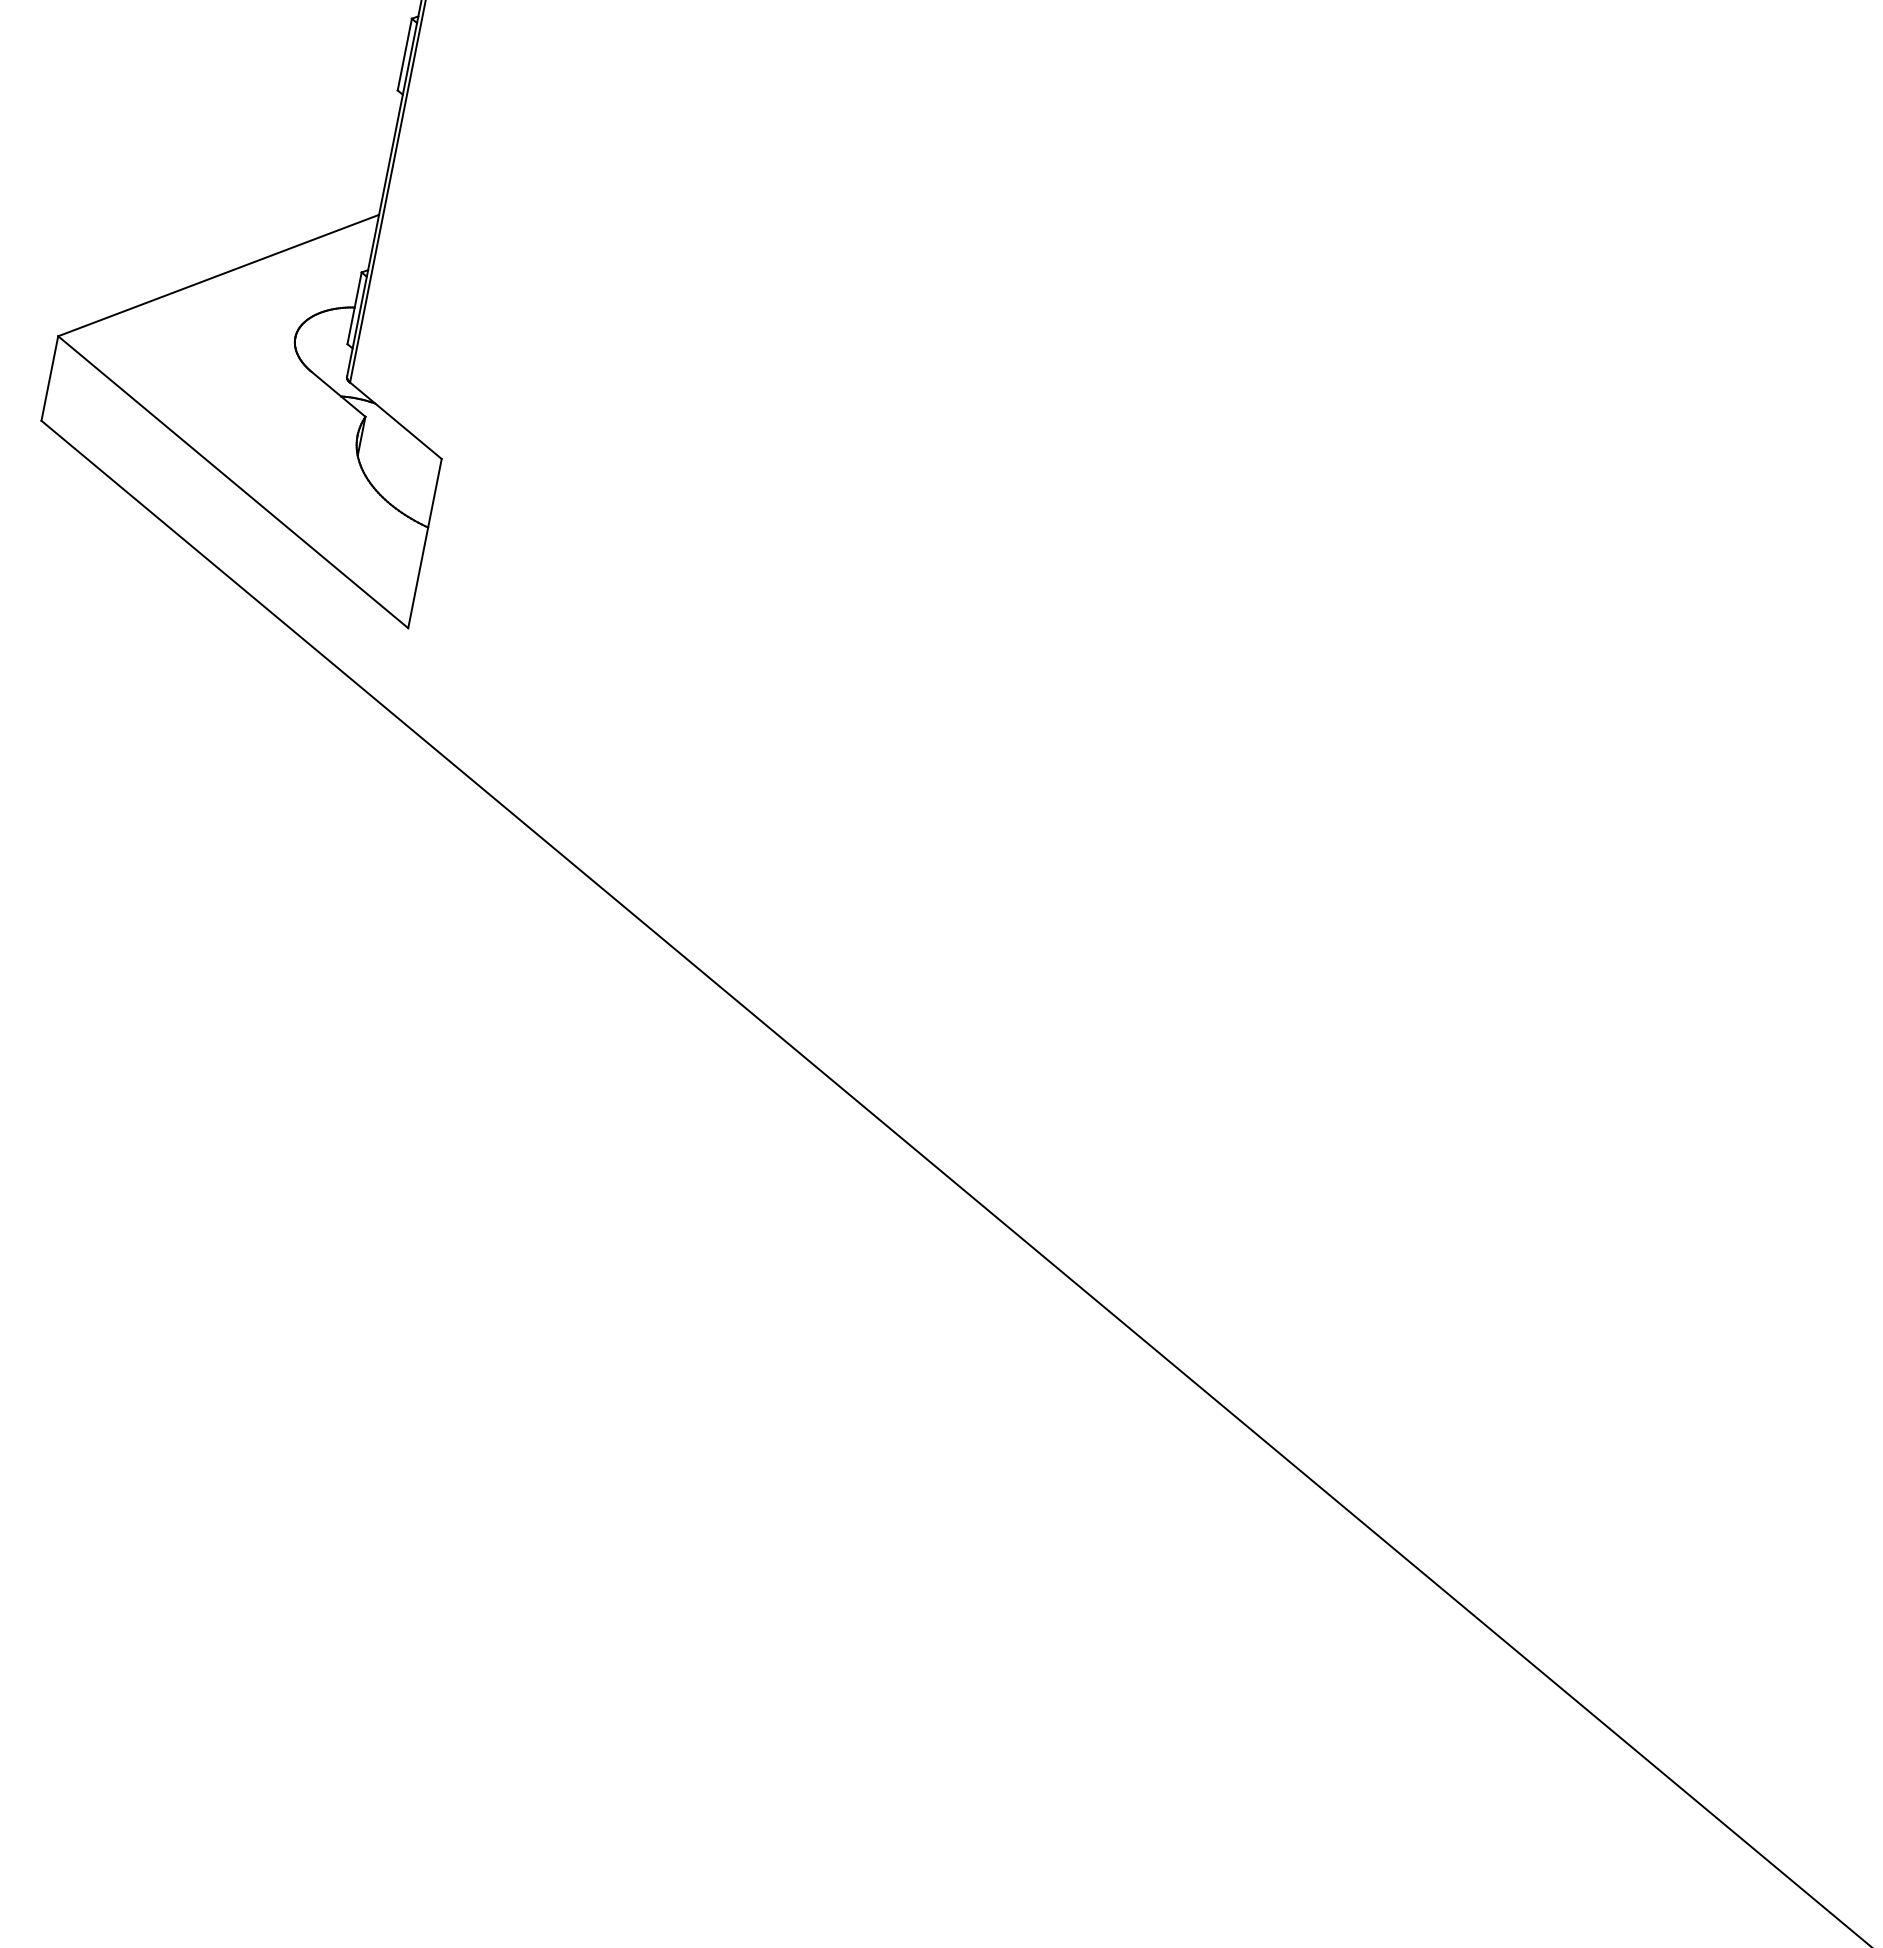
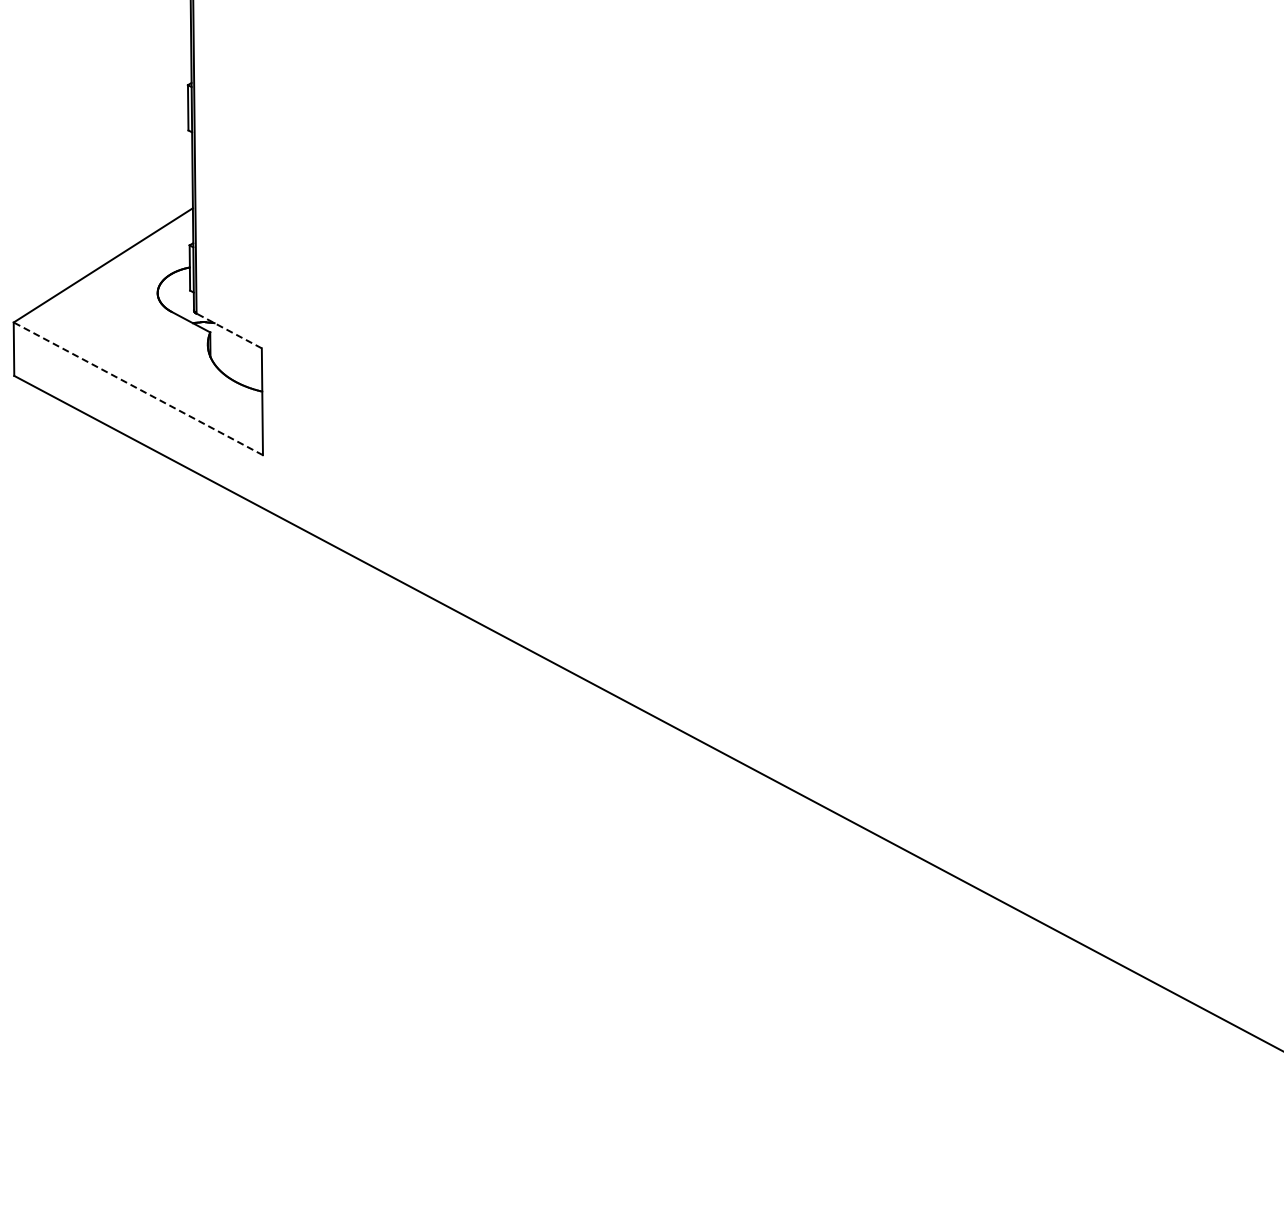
line: (396, 420) -> (229, 330), solid -> dashed
line: (232, 481) -> (137, 388), solid -> dashed

